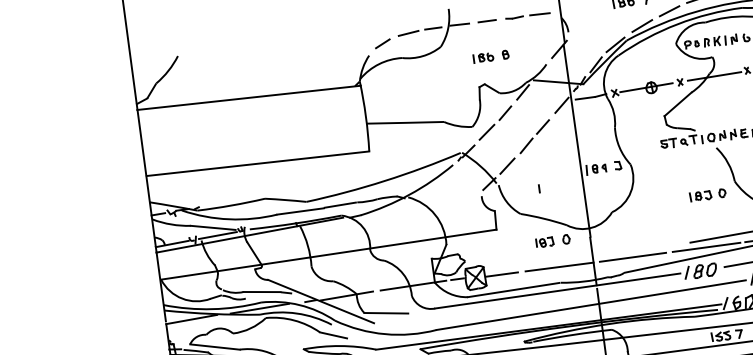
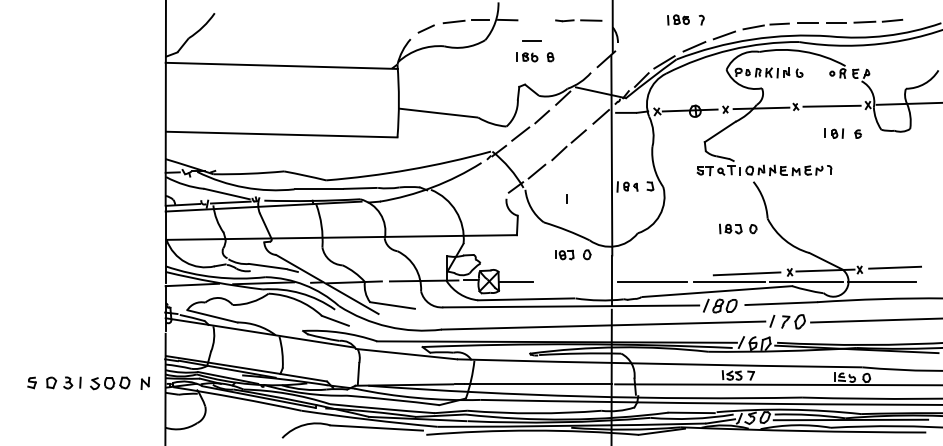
line: (486, 20) -> (531, 40), moved
line: (559, 266) -> (576, 281), removed

